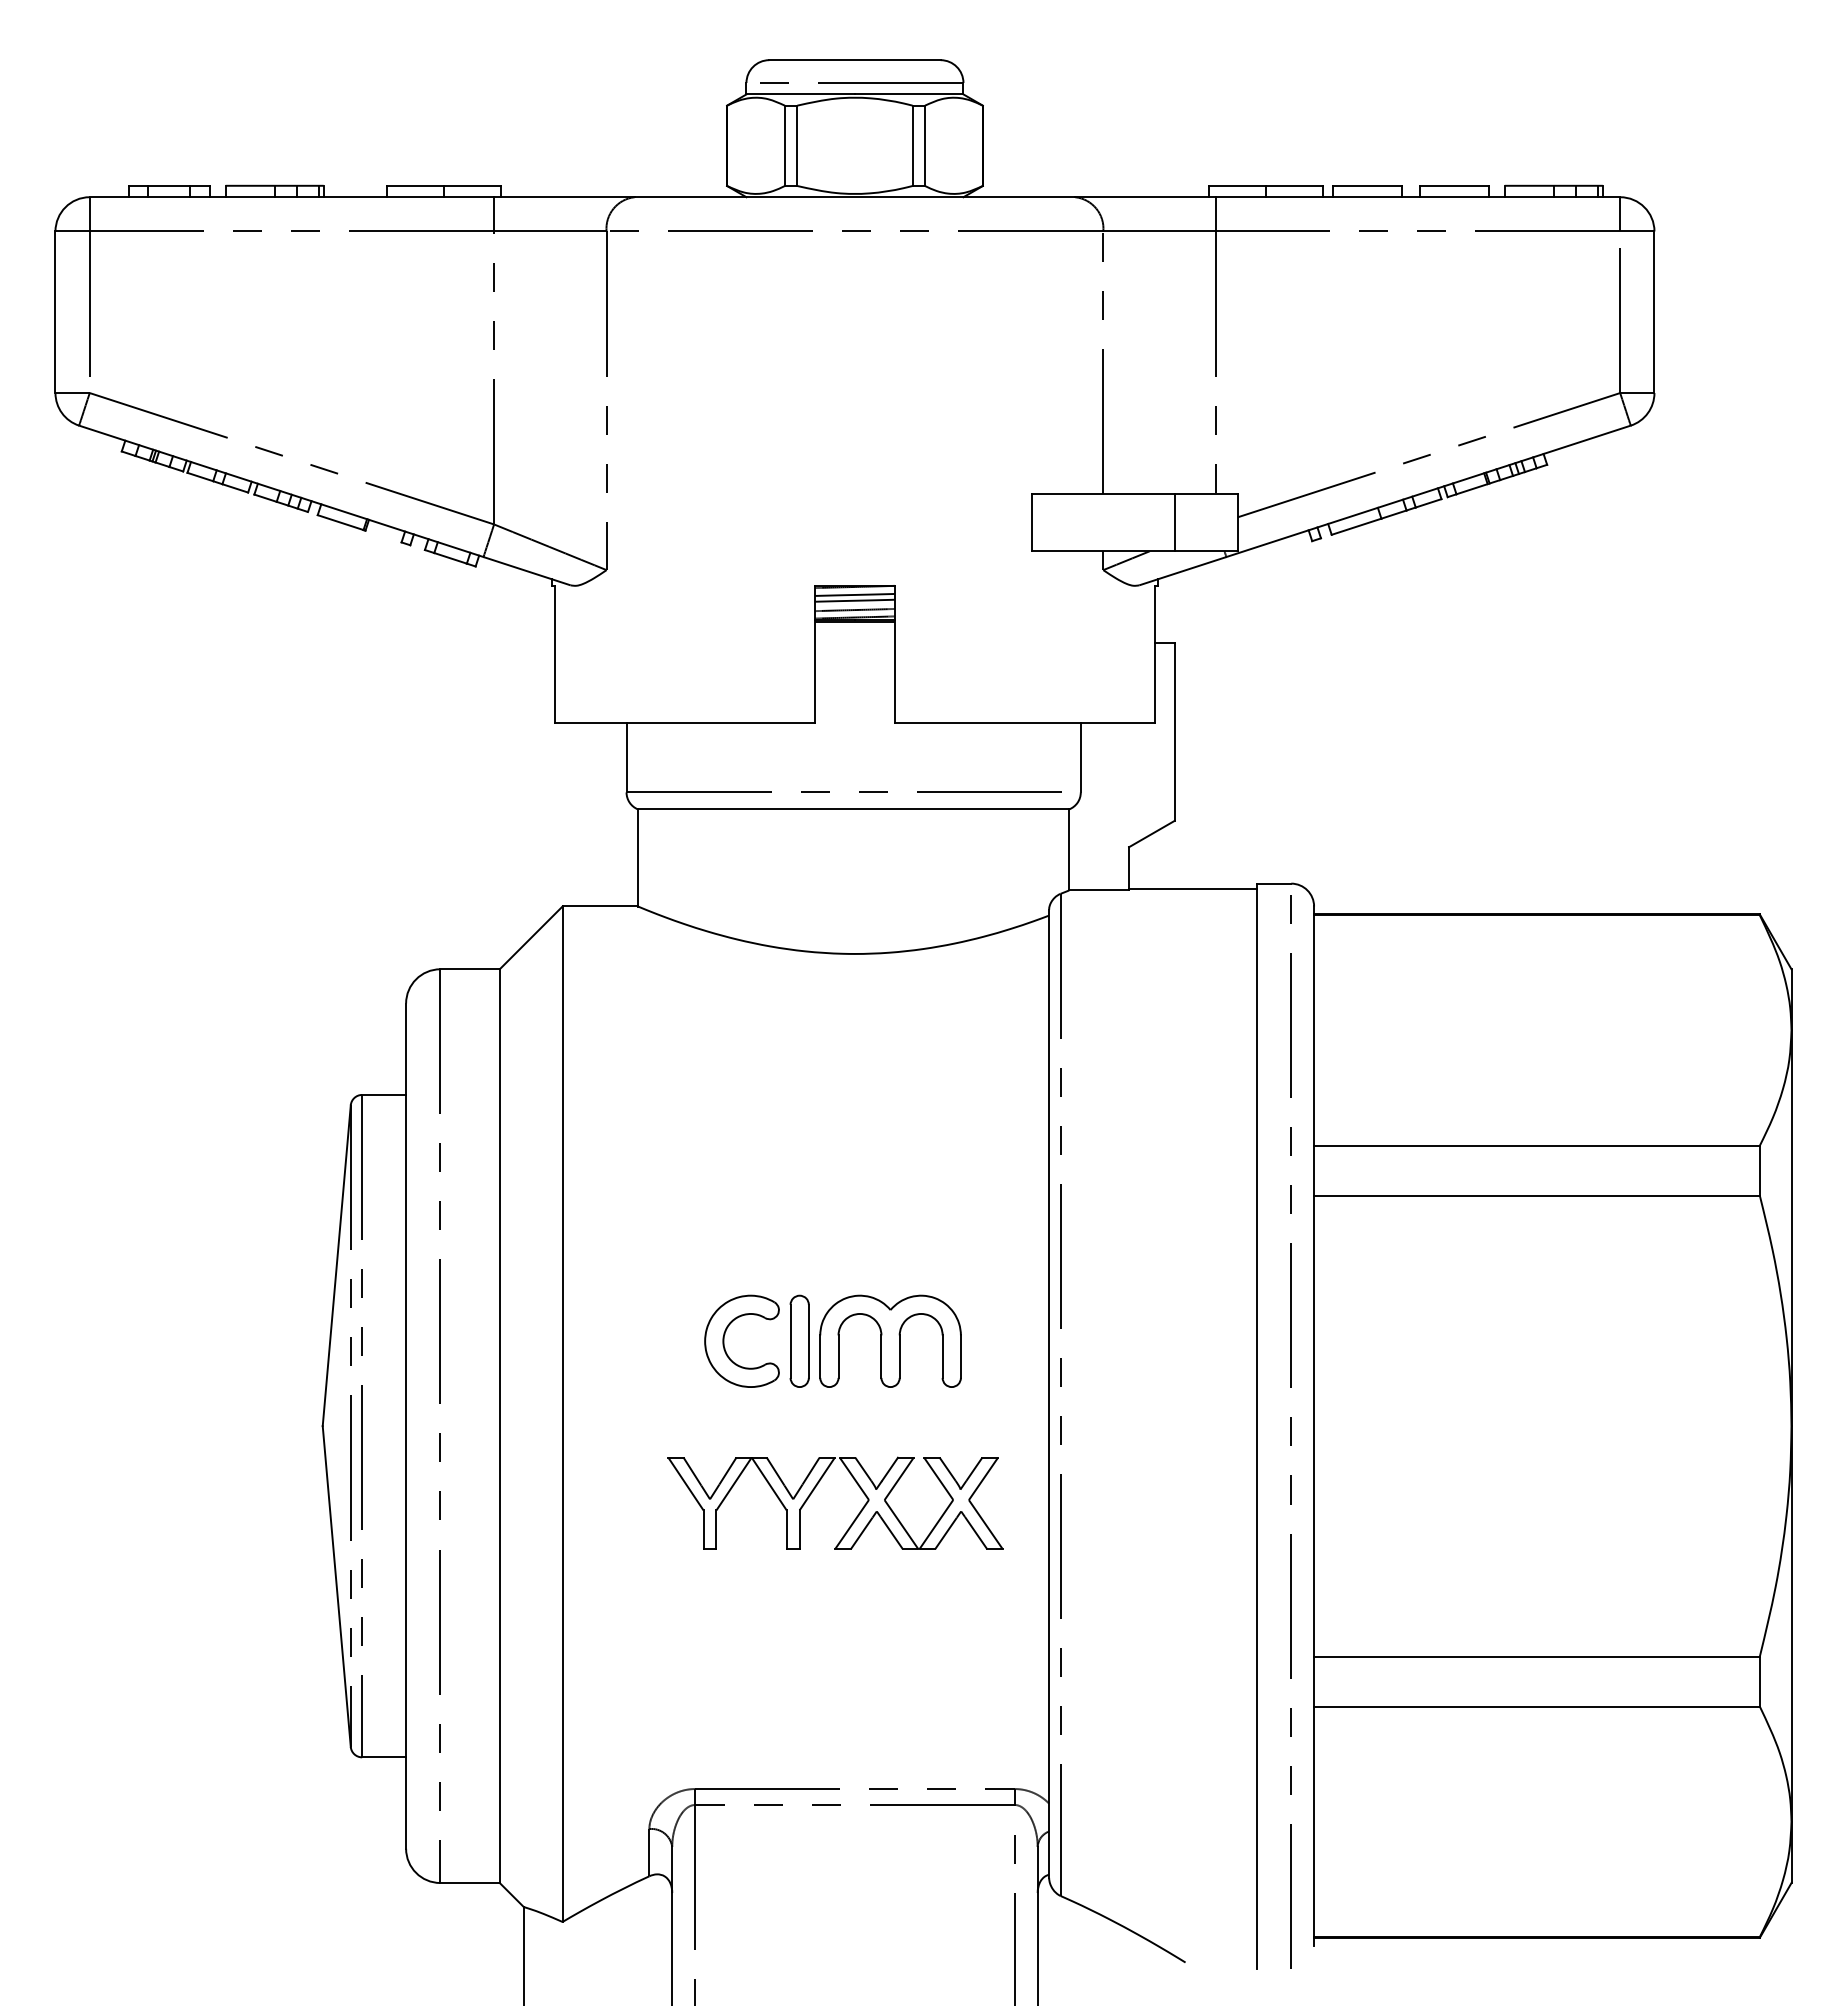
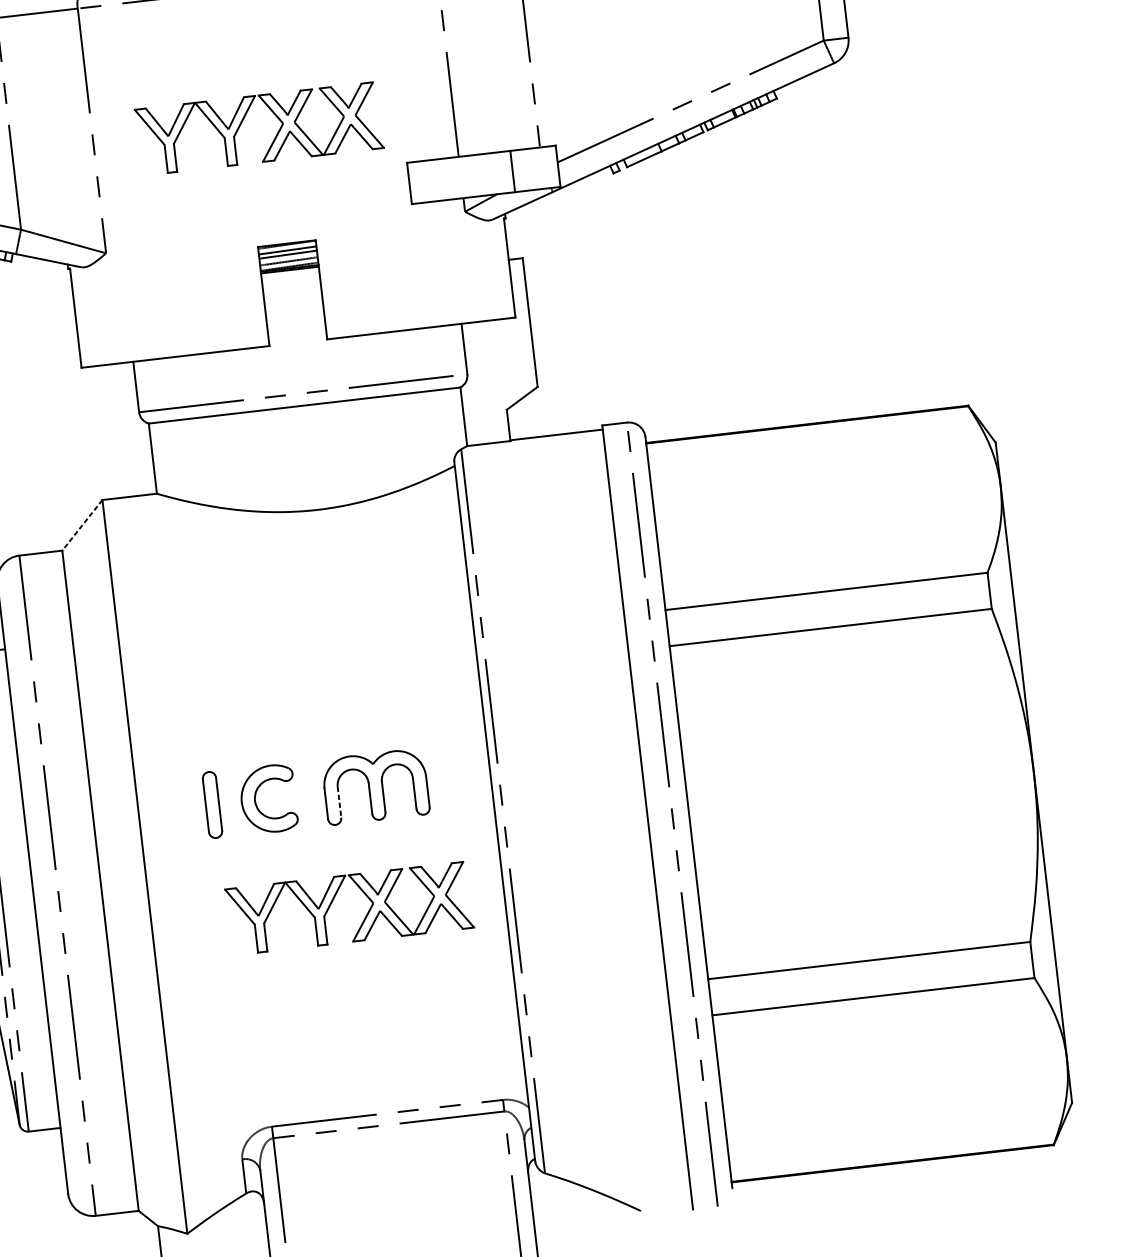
part: (814, 411) -> (243, 121), added
line: (530, 938) -> (81, 525), solid -> dashed
part: (799, 1340) -> (212, 804), moved
line: (838, 1357) -> (339, 802), solid -> dashed

